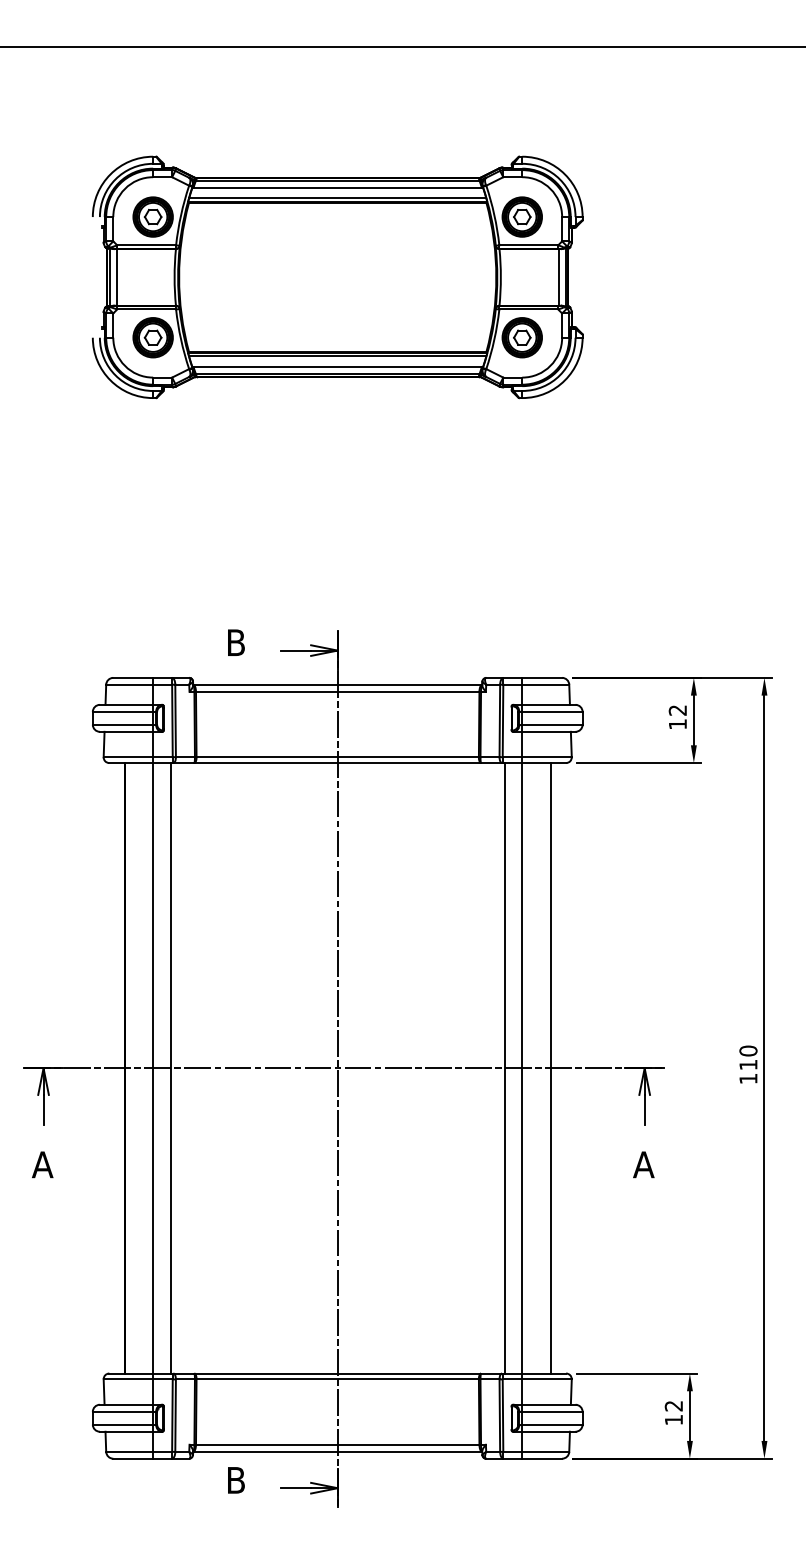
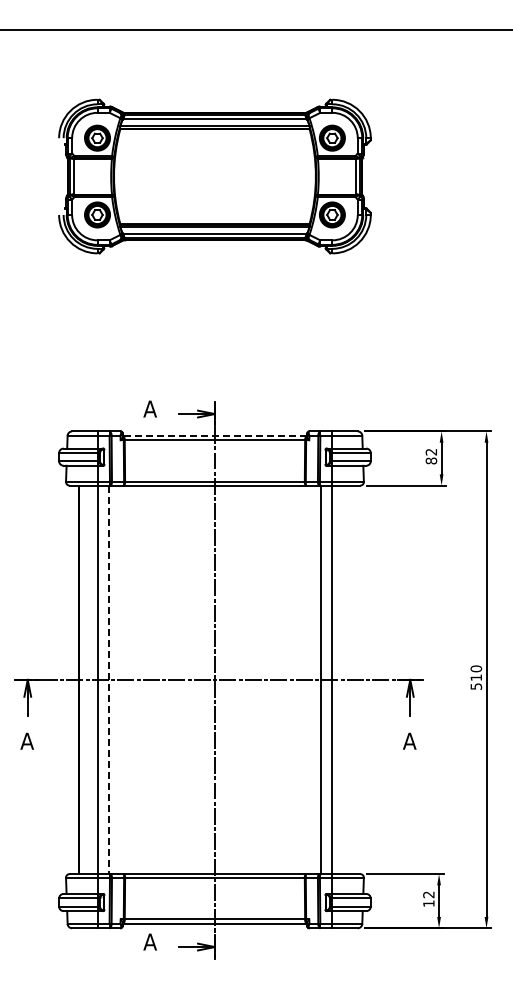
text: (234, 641) -> (149, 408), B -> A
line: (336, 684) -> (214, 435), solid -> dashed
text: (678, 723) -> (431, 460), 12 -> 82
line: (550, 1067) -> (350, 679), removed
line: (170, 1069) -> (108, 680), solid -> dashed
text: (748, 1078) -> (476, 686), 110 -> 510
text: (234, 1479) -> (149, 941), B -> A

